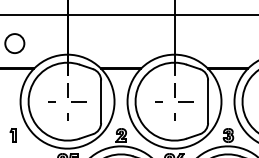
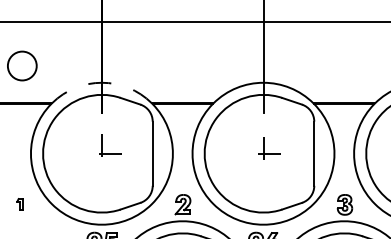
arc: (67, 54) -> (101, 82), solid -> dashed
part: (67, 101) -> (101, 153), size x0.7
part: (174, 101) -> (263, 153), size x0.6
part: (12, 135) -> (18, 204), size x0.6

